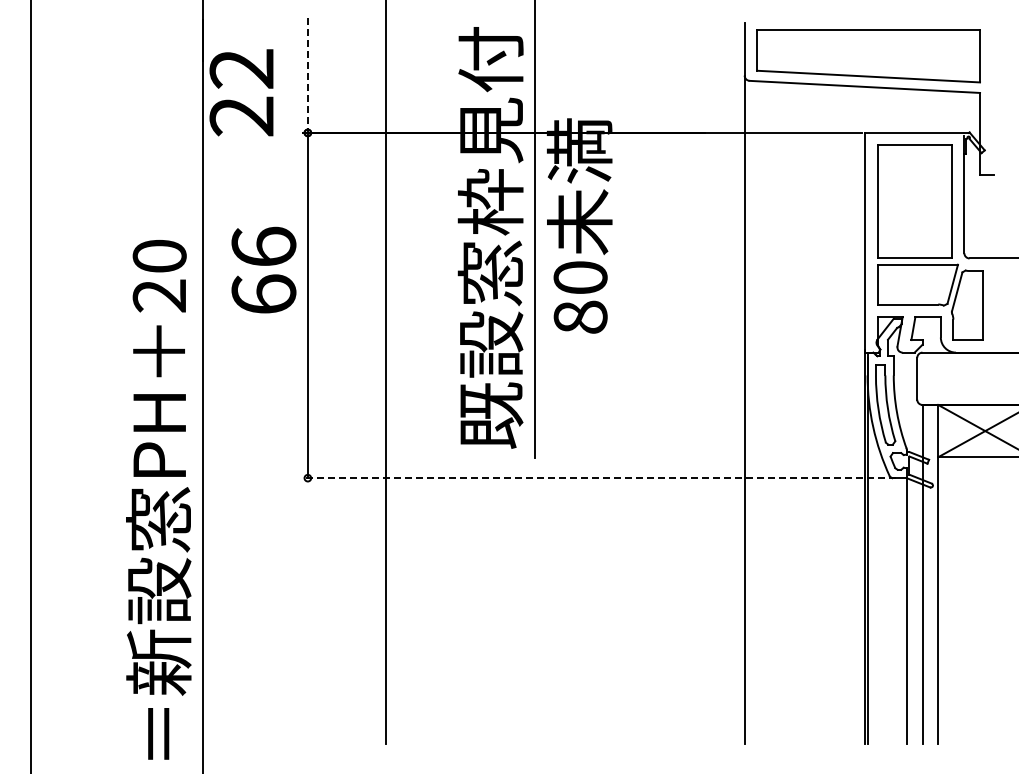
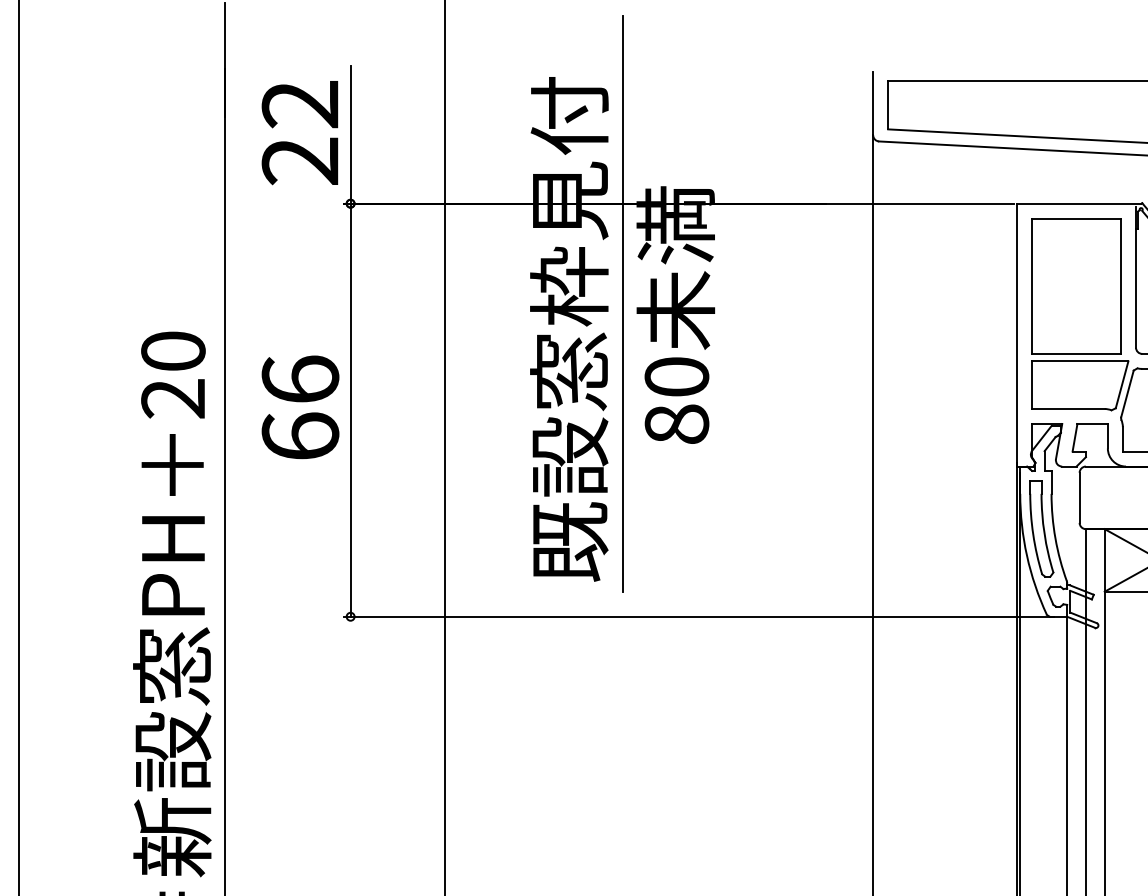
line: (307, 75) -> (350, 135), dashed -> solid
text: (241, 92) -> (299, 132), moved
text: (263, 269) -> (299, 406), moved
line: (599, 478) -> (699, 617), dashed -> solid

